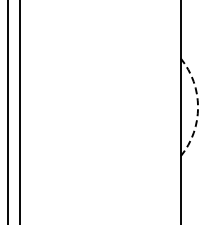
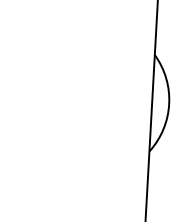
arc: (198, 107) -> (169, 104), dashed -> solid

